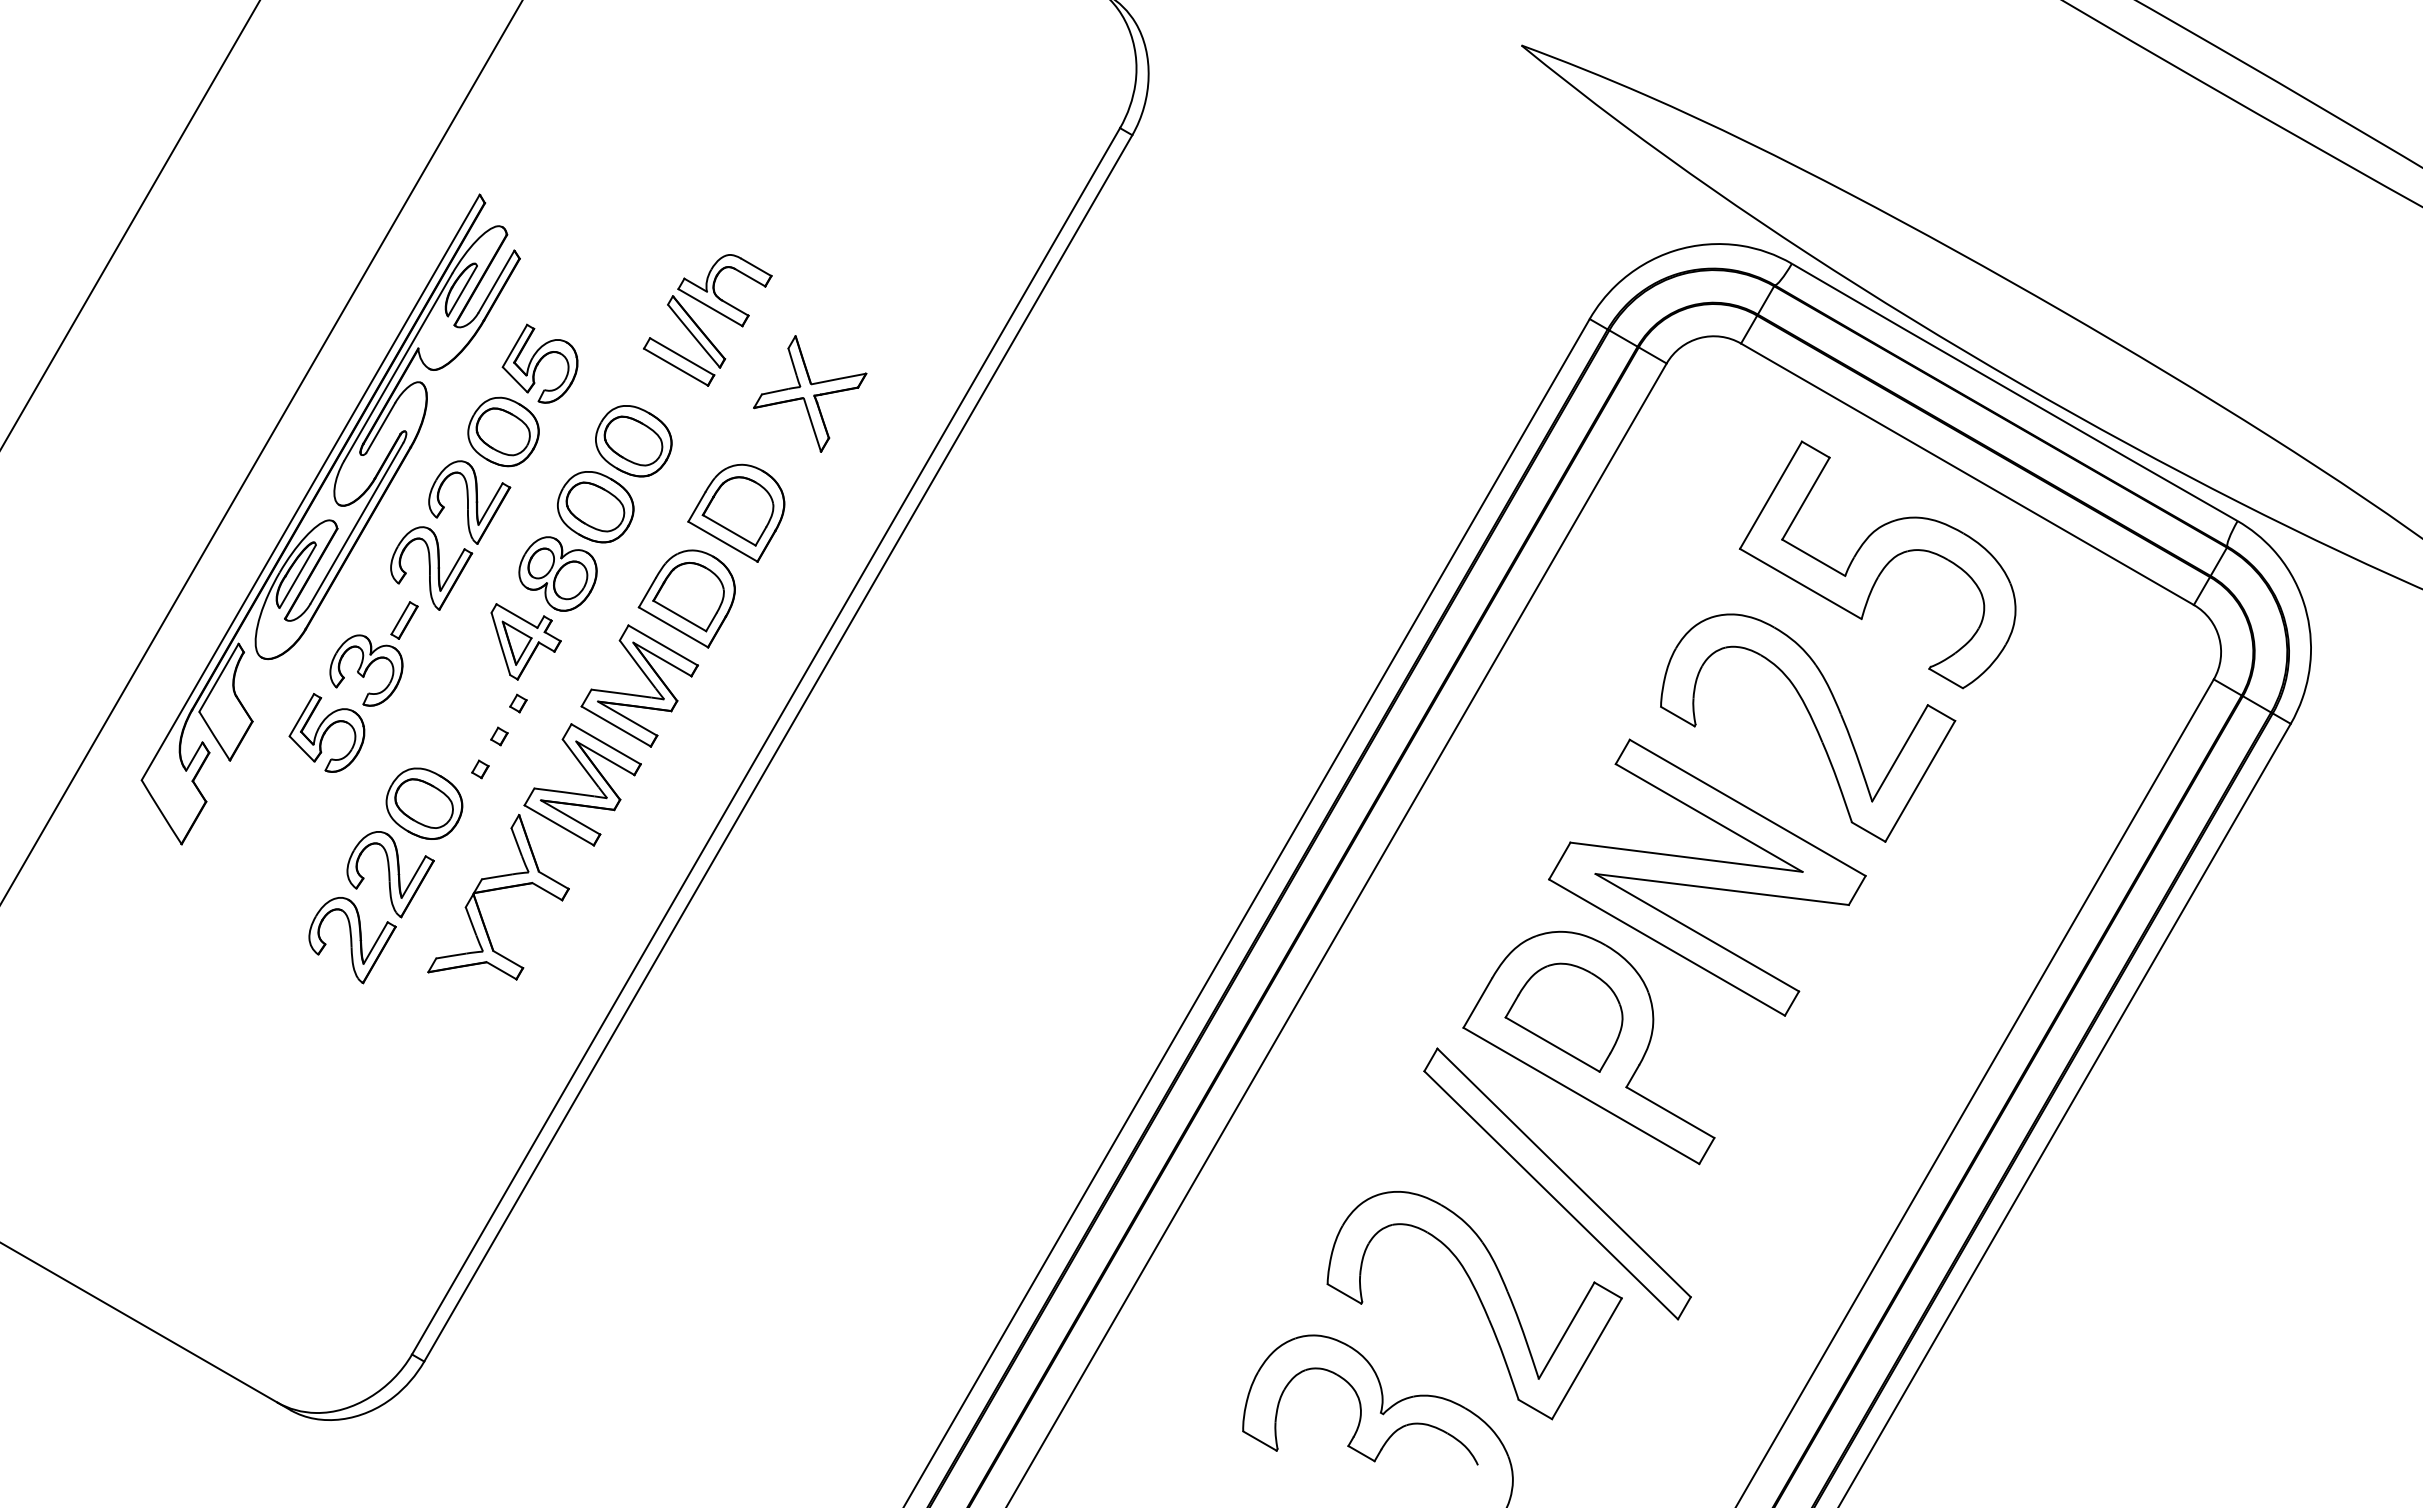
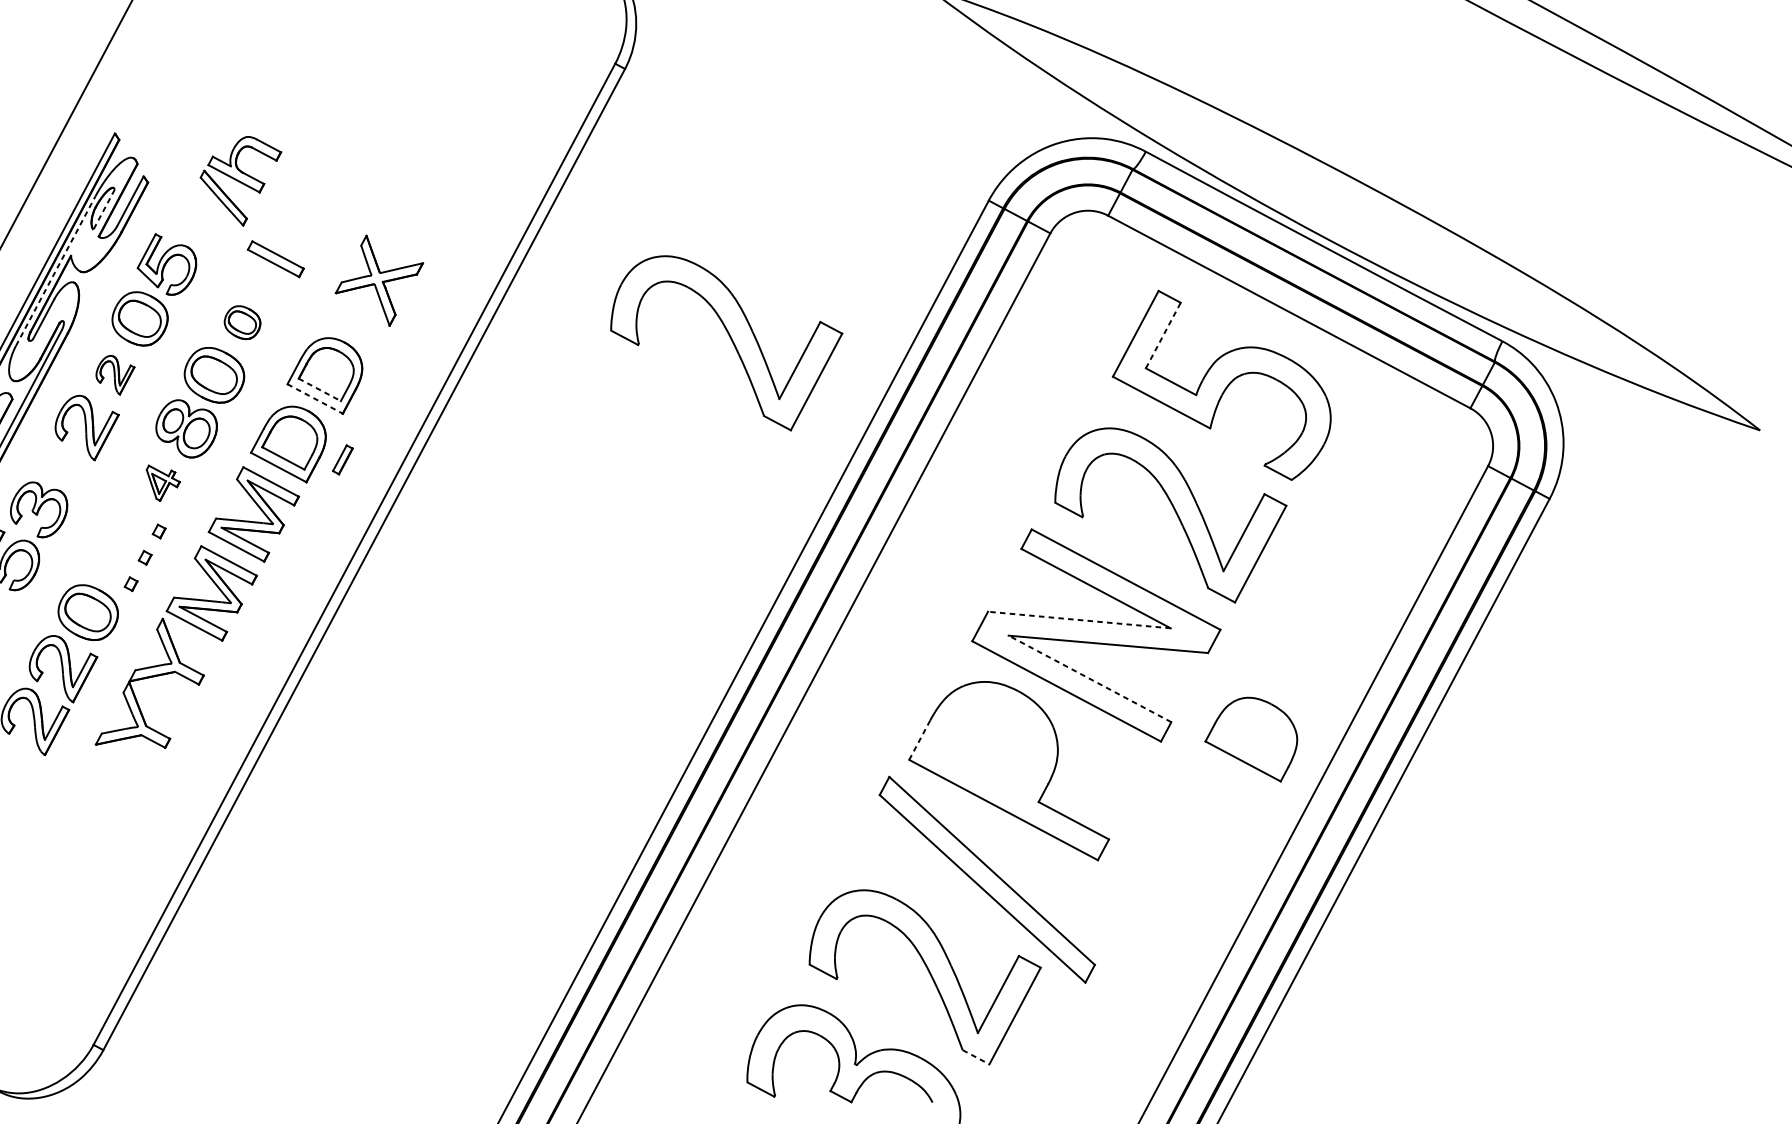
line: (462, 291) -> (104, 209), solid -> dashed
part: (719, 311) -> (241, 181), moved
line: (398, 367) -> (55, 271), solid -> dashed
part: (633, 441) -> (242, 322), size x0.6
part: (1250, 488) -> (727, 342), added
line: (1806, 498) -> (1163, 335), solid -> dashed
part: (469, 502) -> (115, 375), size x0.6
line: (729, 530) -> (320, 390), solid -> dashed
line: (722, 541) -> (314, 398), solid -> dashed
part: (404, 620) -> (342, 459), moved
part: (525, 641) -> (163, 482), size x0.6
line: (1686, 857) -> (1079, 620), solid -> dashed
line: (1696, 932) -> (1089, 678), solid -> dashed
line: (1477, 1003) -> (919, 740), solid -> dashed
part: (1563, 1017) -> (1250, 739), moved
line: (1535, 1409) -> (976, 1057), solid -> dashed

